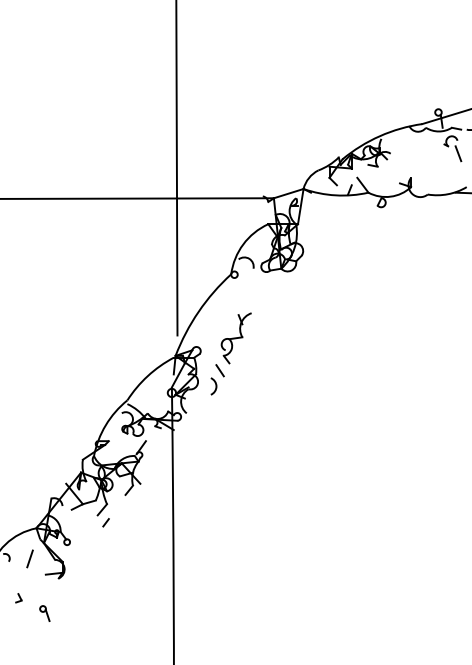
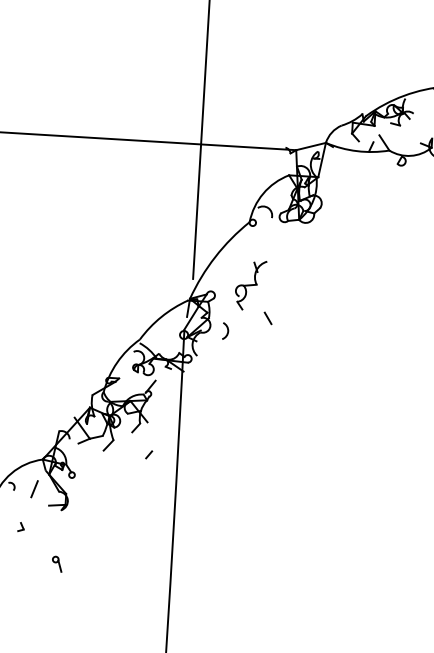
line: (219, 370) -> (267, 318), moved
line: (105, 522) -> (148, 454), moved
part: (44, 613) -> (56, 564), moved

